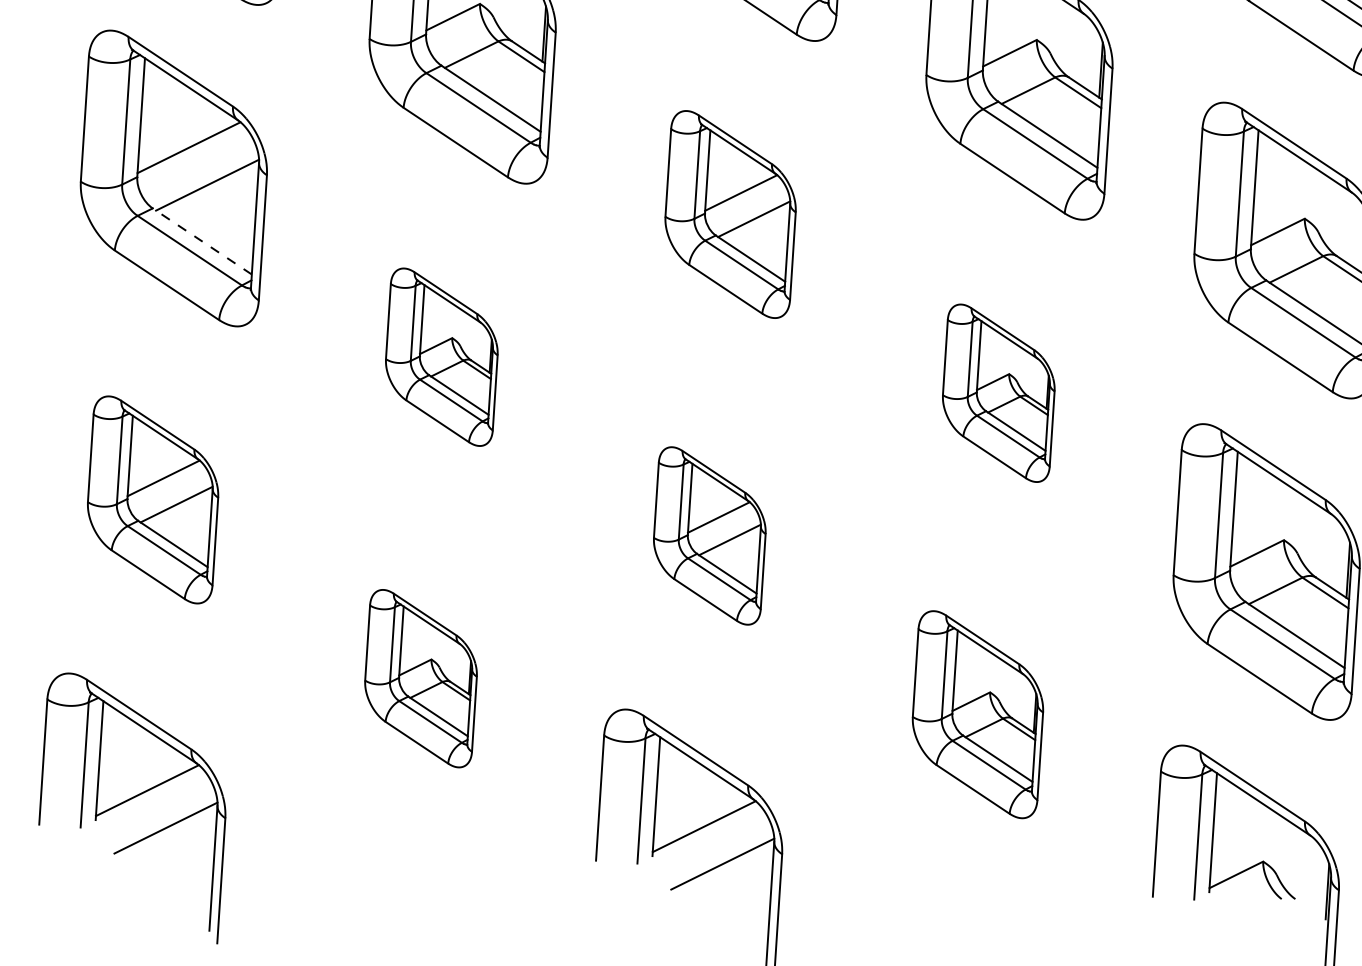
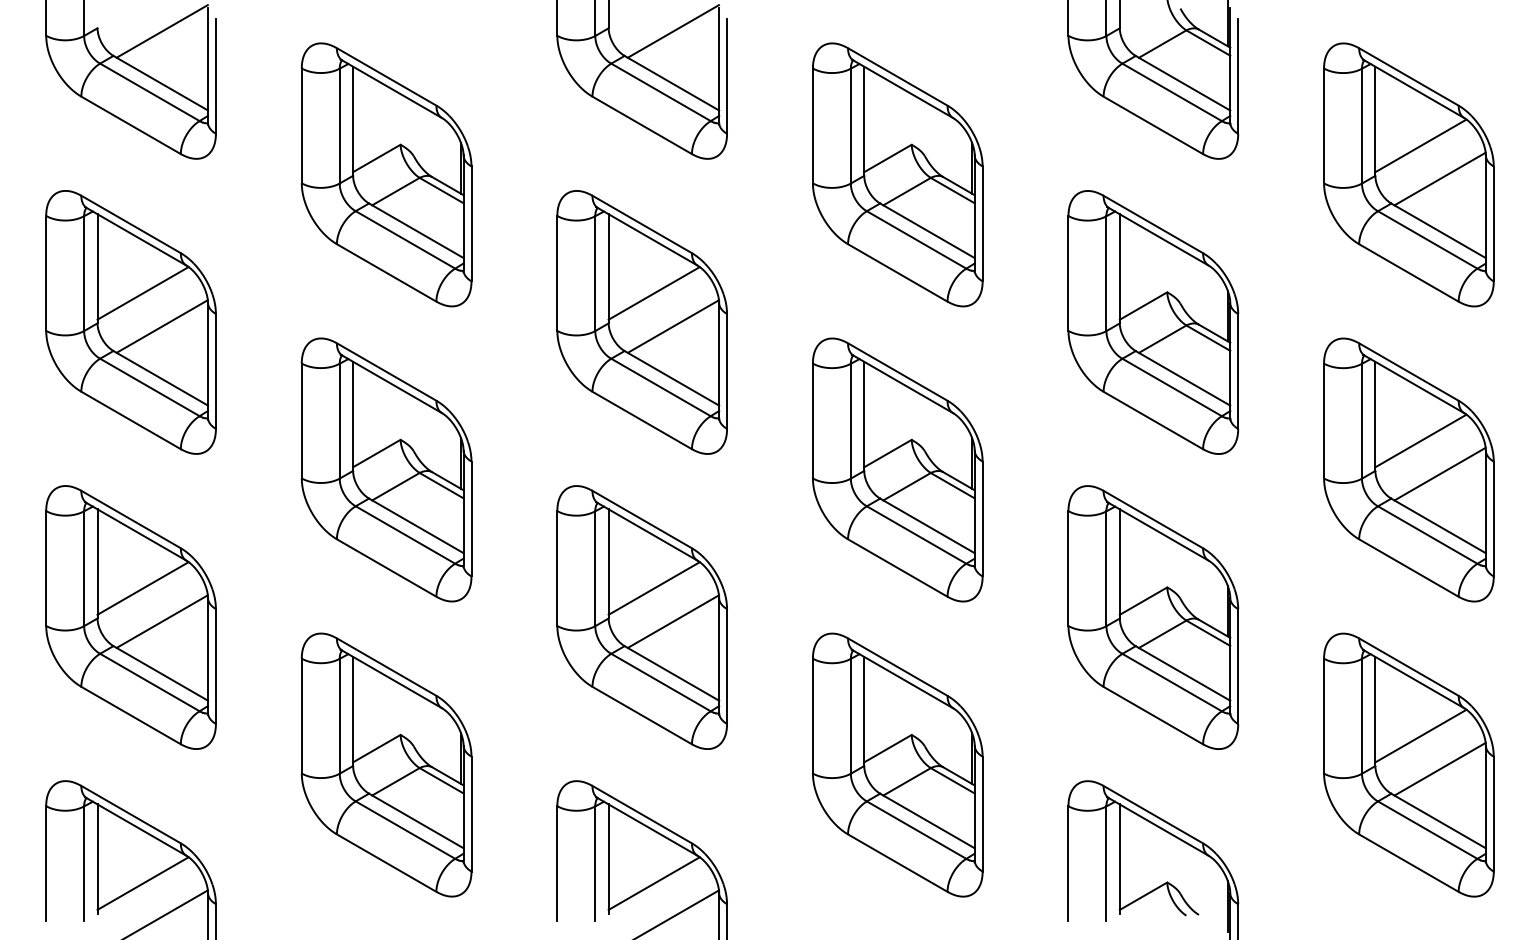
part: (729, 214) -> (641, 322), size x1.43
line: (201, 241) -> (160, 378), dashed -> solid
part: (441, 356) -> (386, 469), size x1.67
part: (998, 392) -> (897, 469), size x1.67
part: (152, 499) -> (130, 617), size x1.43
part: (709, 535) -> (641, 617), size x1.67
part: (420, 678) -> (386, 764), size x1.67
part: (977, 714) -> (897, 764), size x1.43

